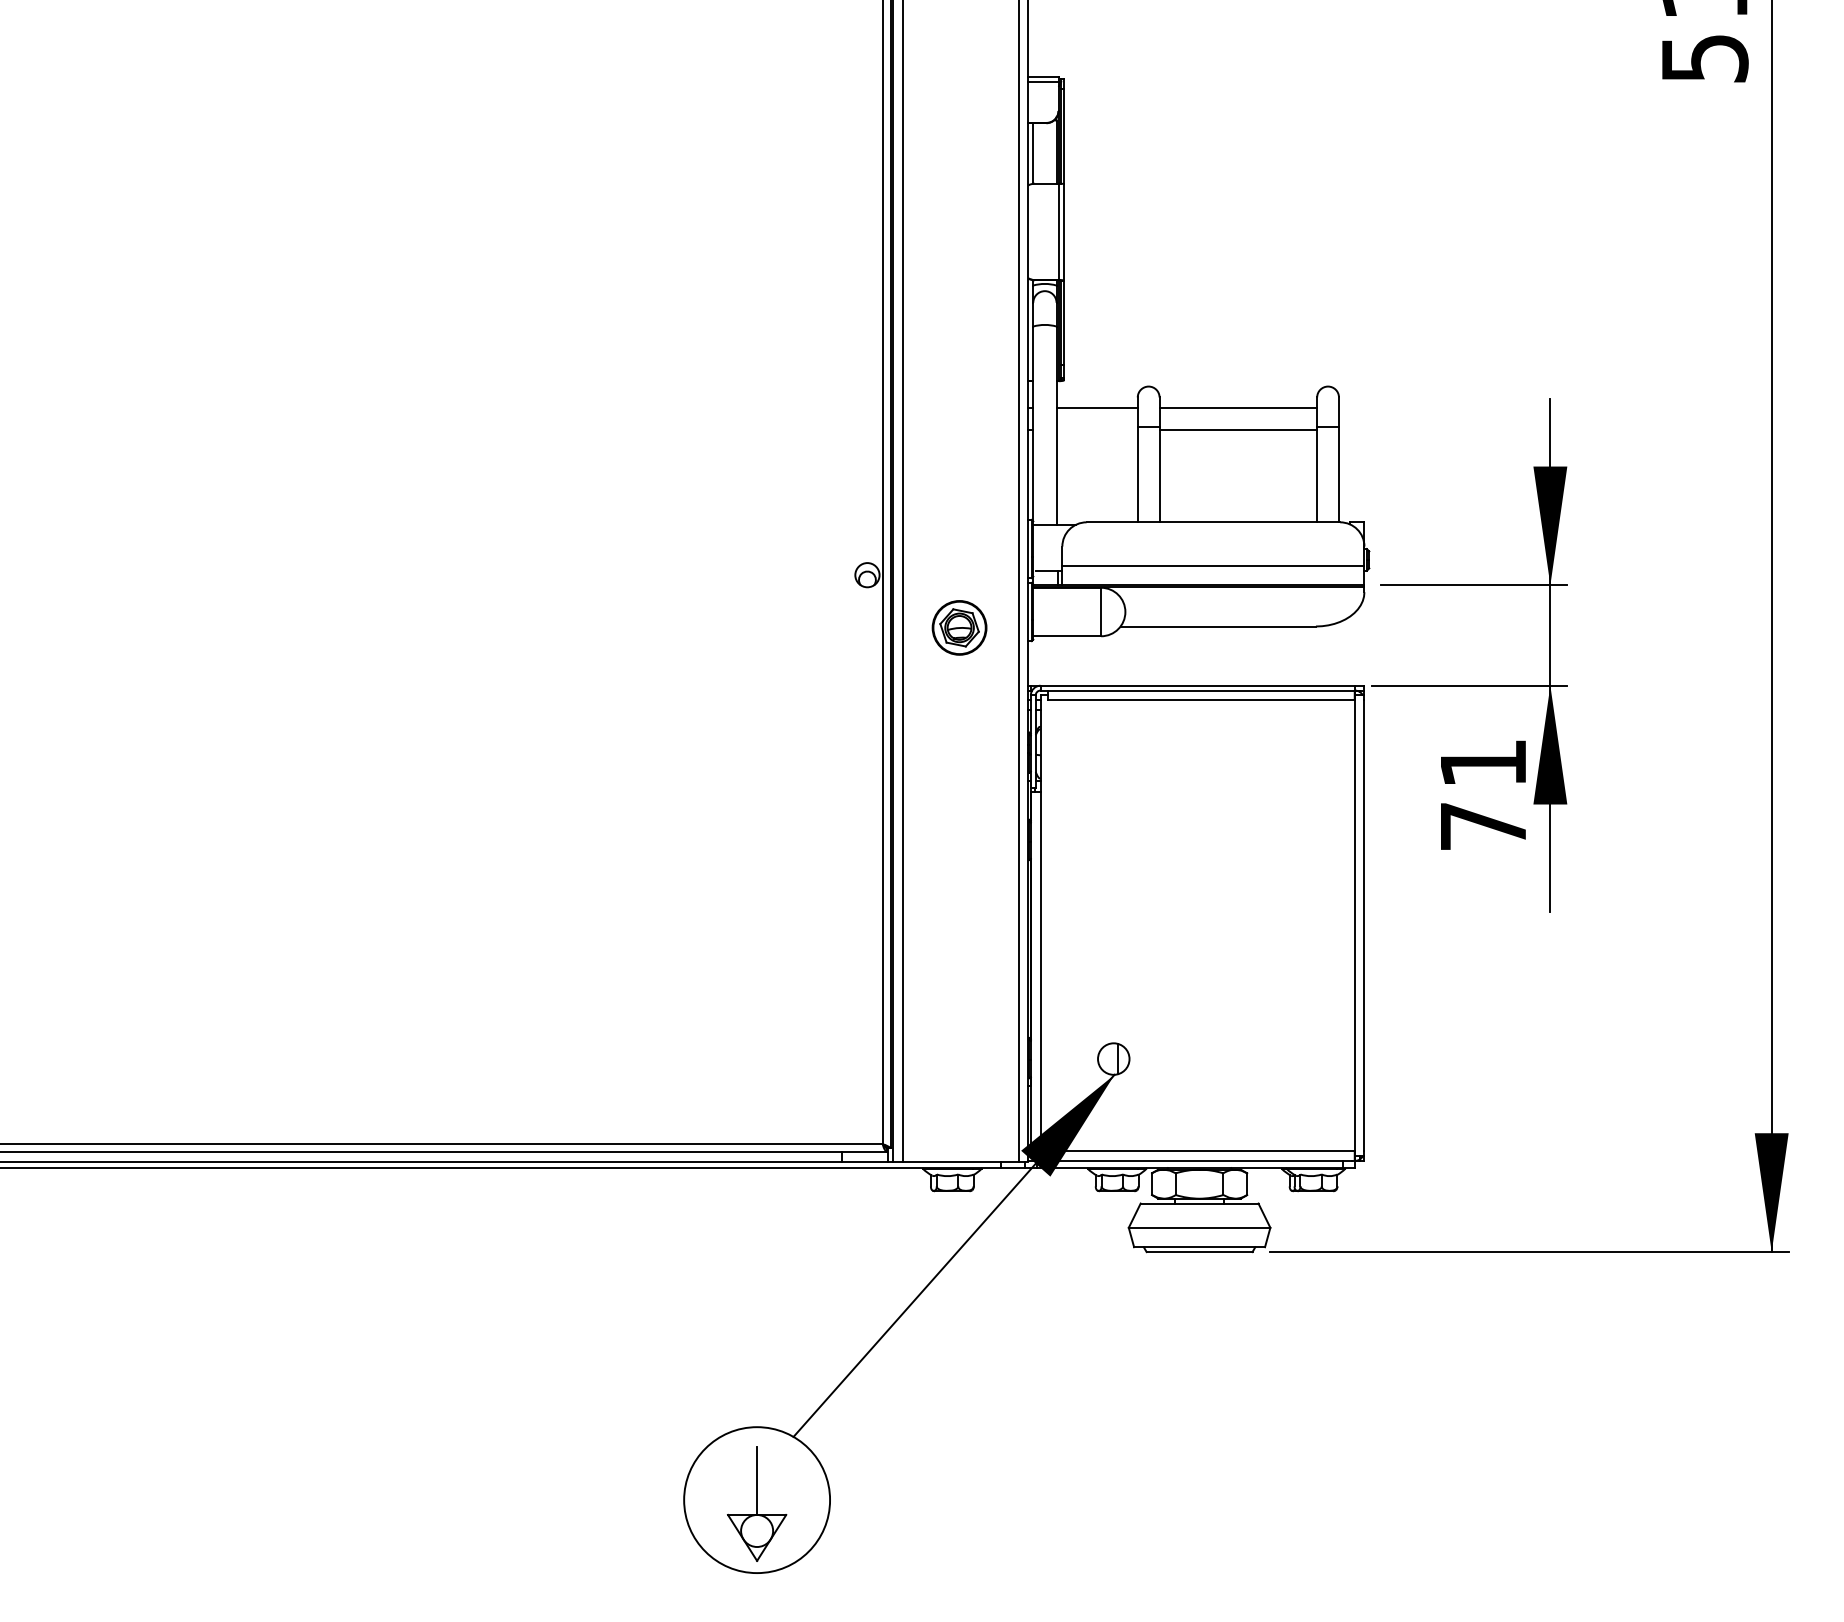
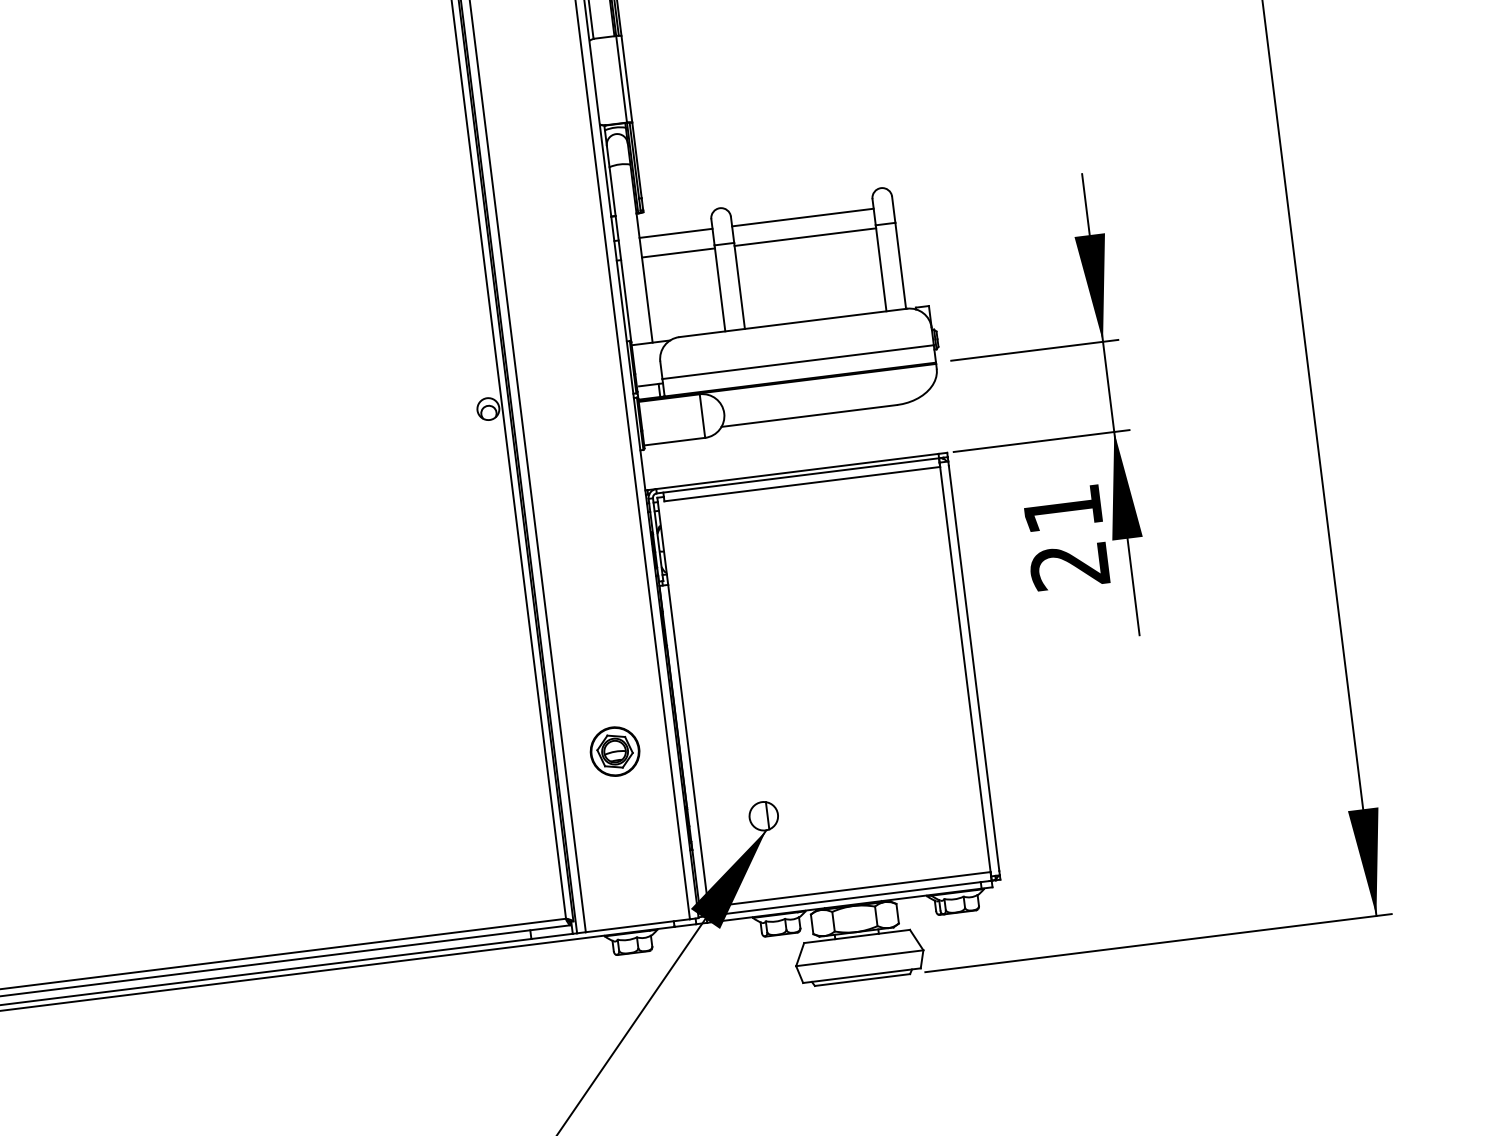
line: (1096, 429) -> (677, 252), added
part: (959, 627) -> (614, 751), moved
text: (1482, 826) -> (1069, 566), 71 -> 21

